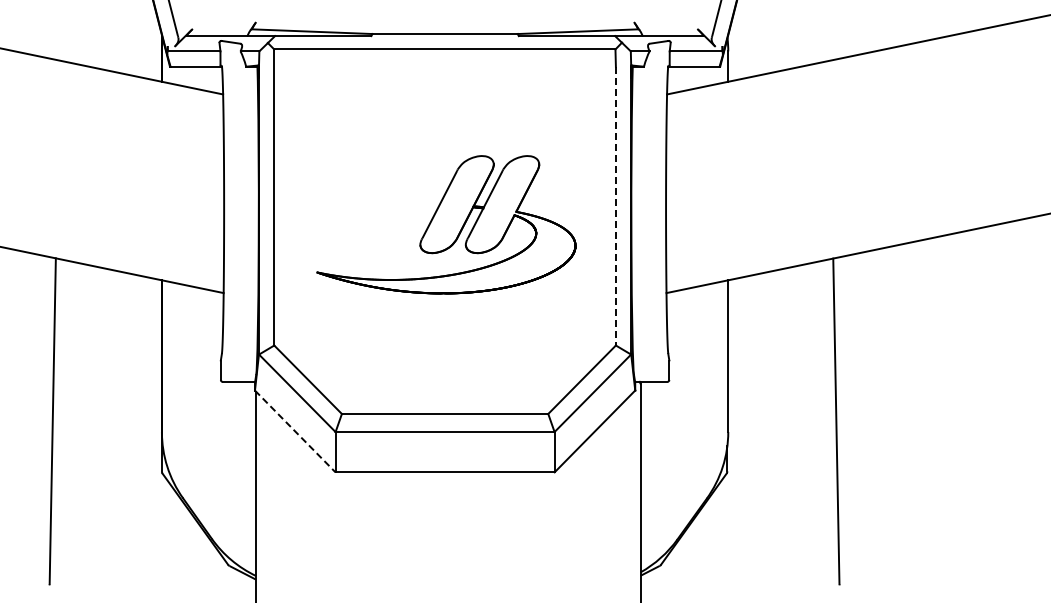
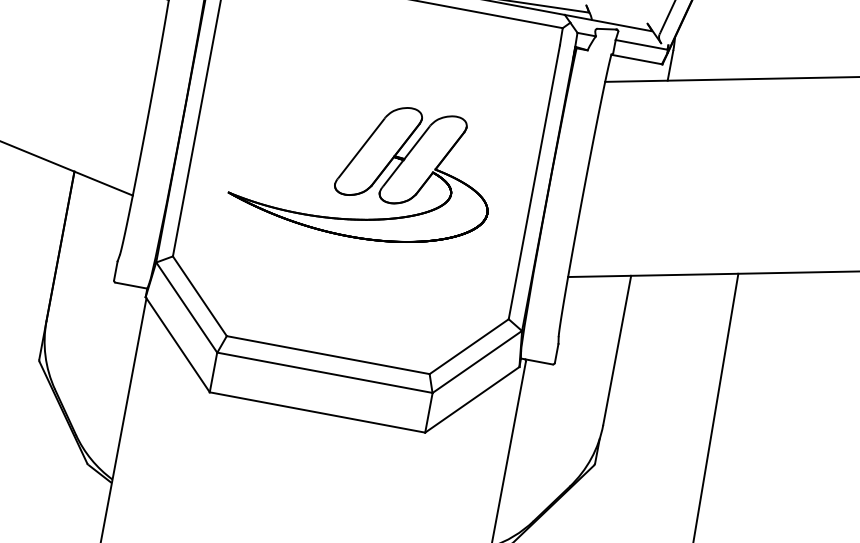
line: (615, 206) -> (533, 182), dashed -> solid
line: (295, 431) -> (177, 344), dashed -> solid

